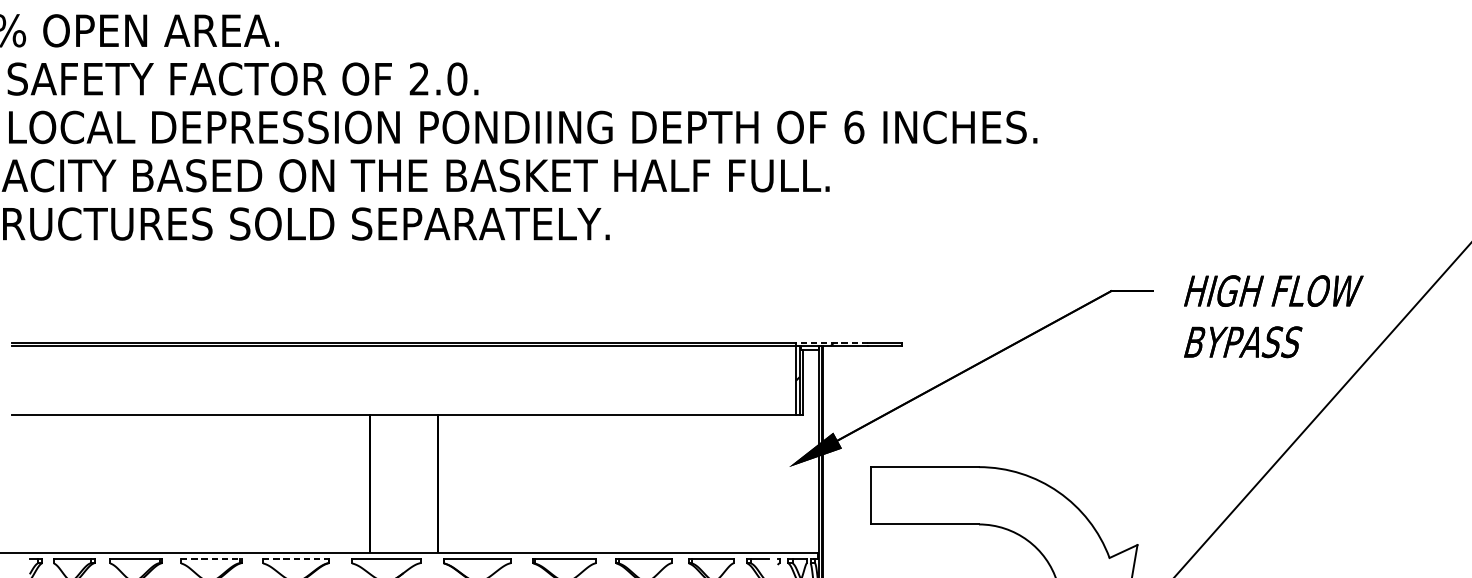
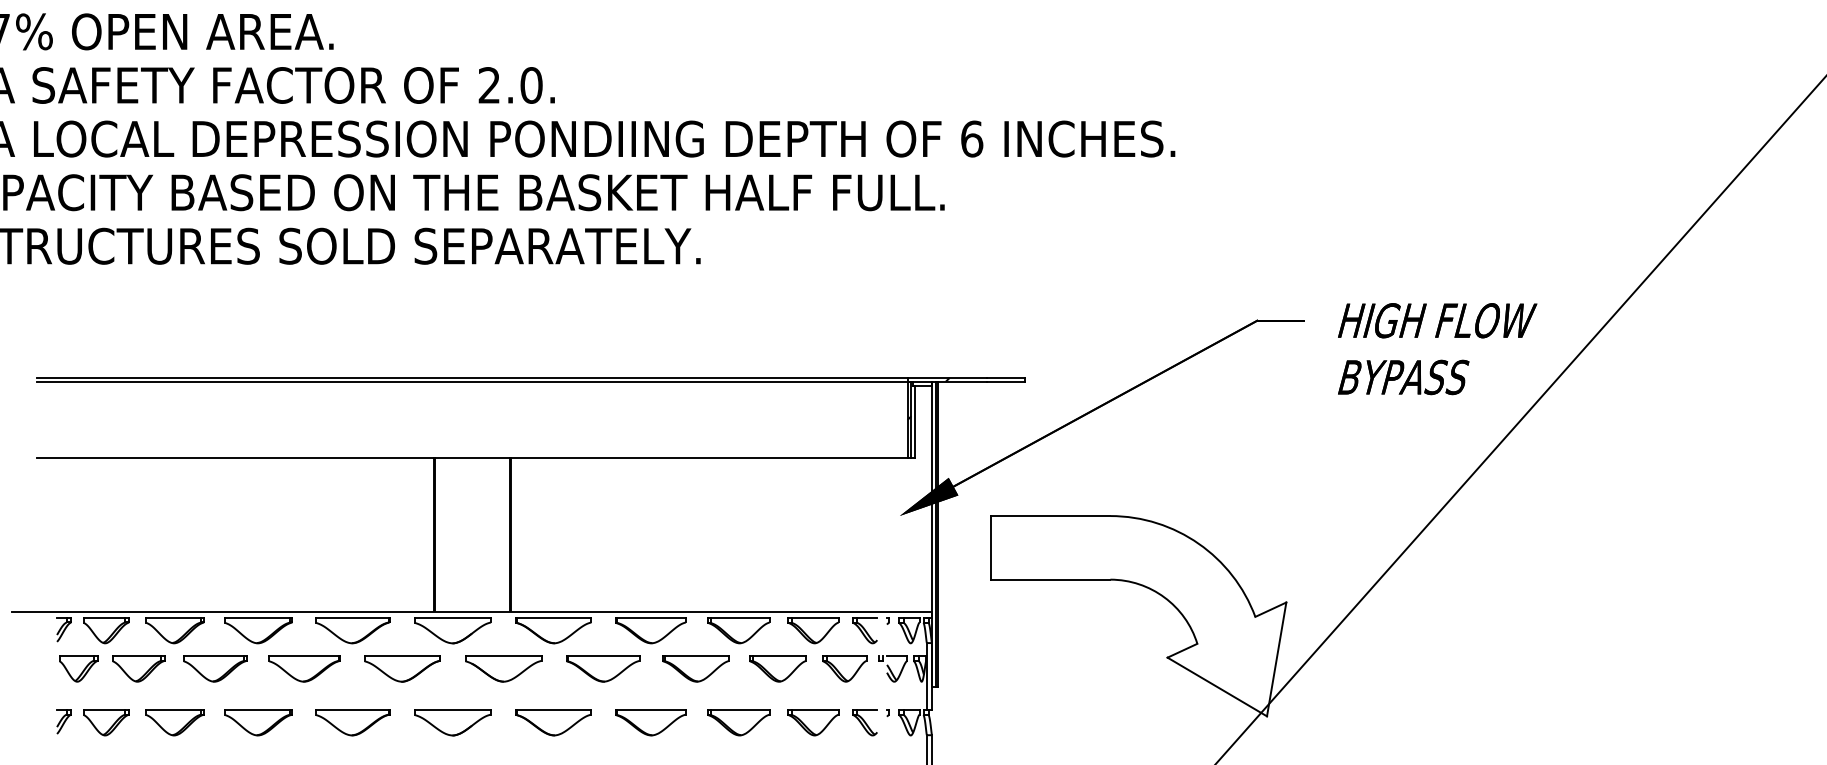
line: (832, 342) -> (947, 377), dashed -> solid
line: (211, 558) -> (258, 617), dashed -> solid
line: (296, 558) -> (352, 617), dashed -> solid

